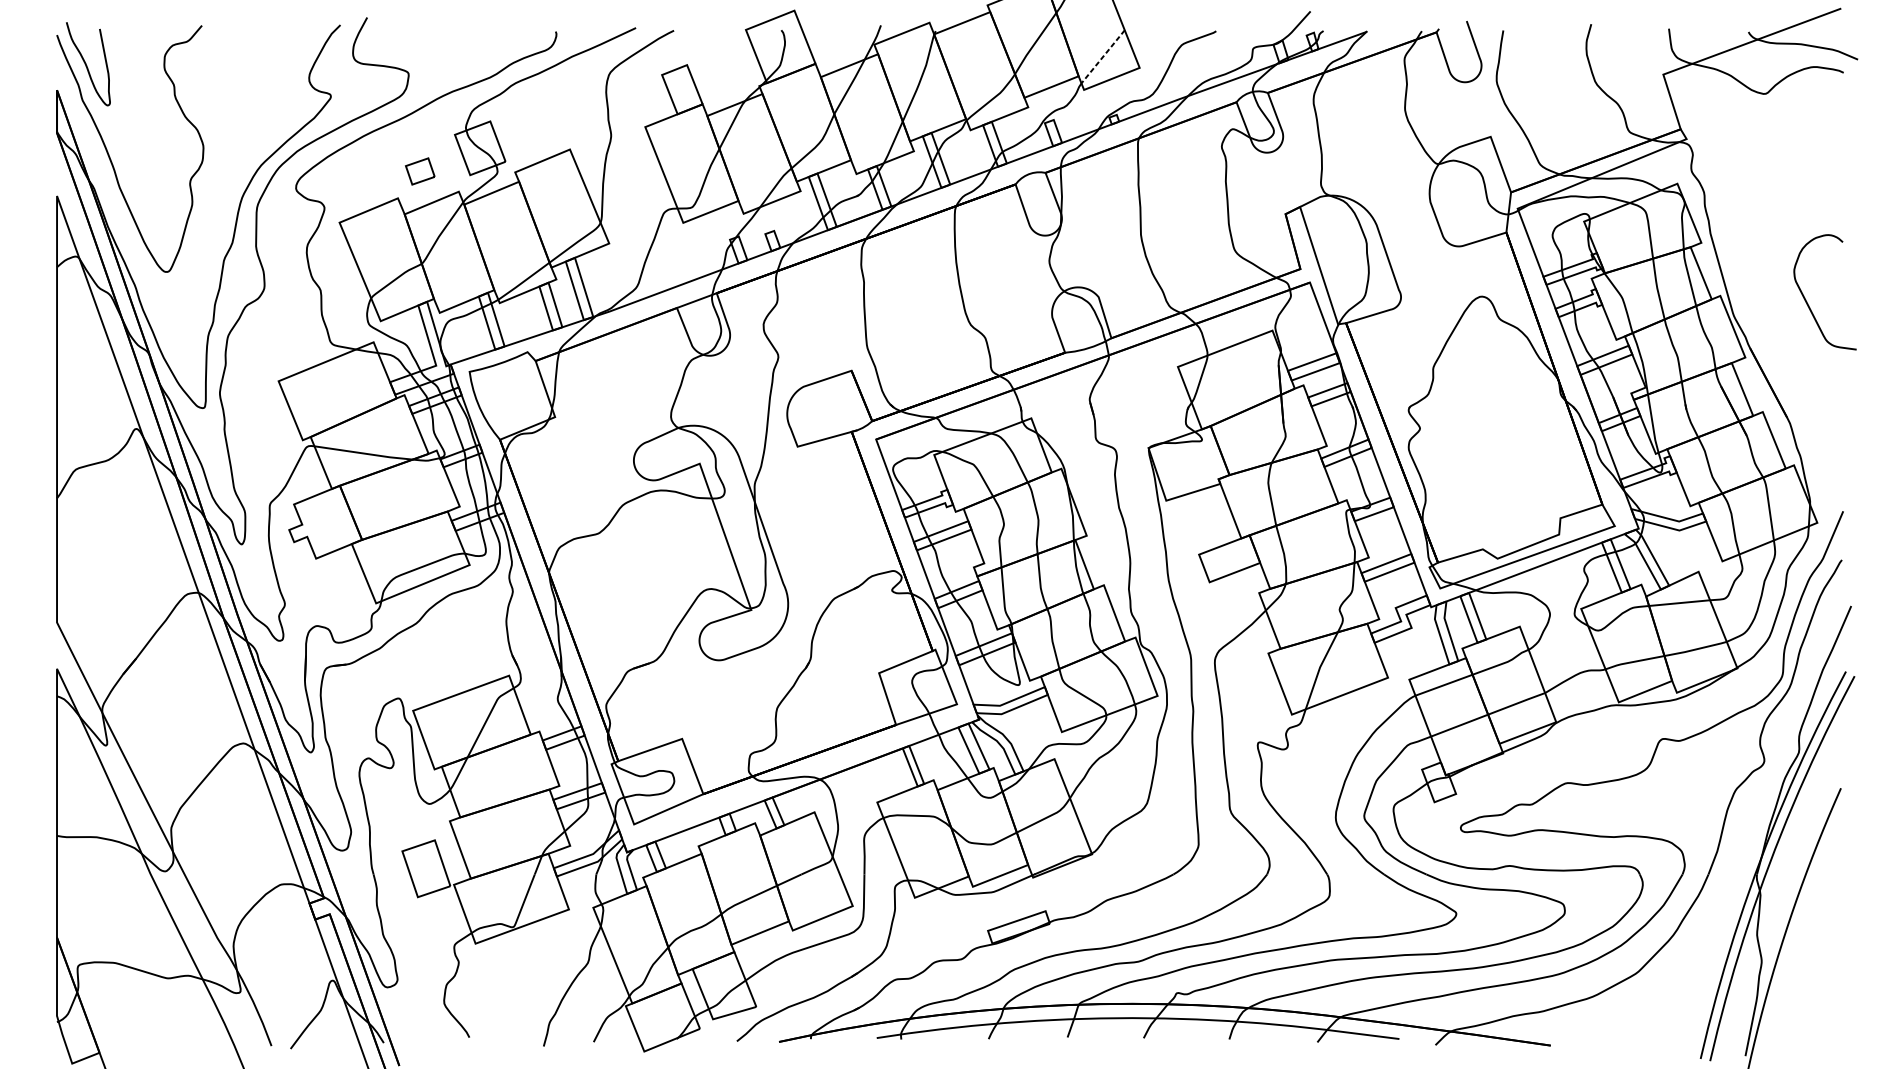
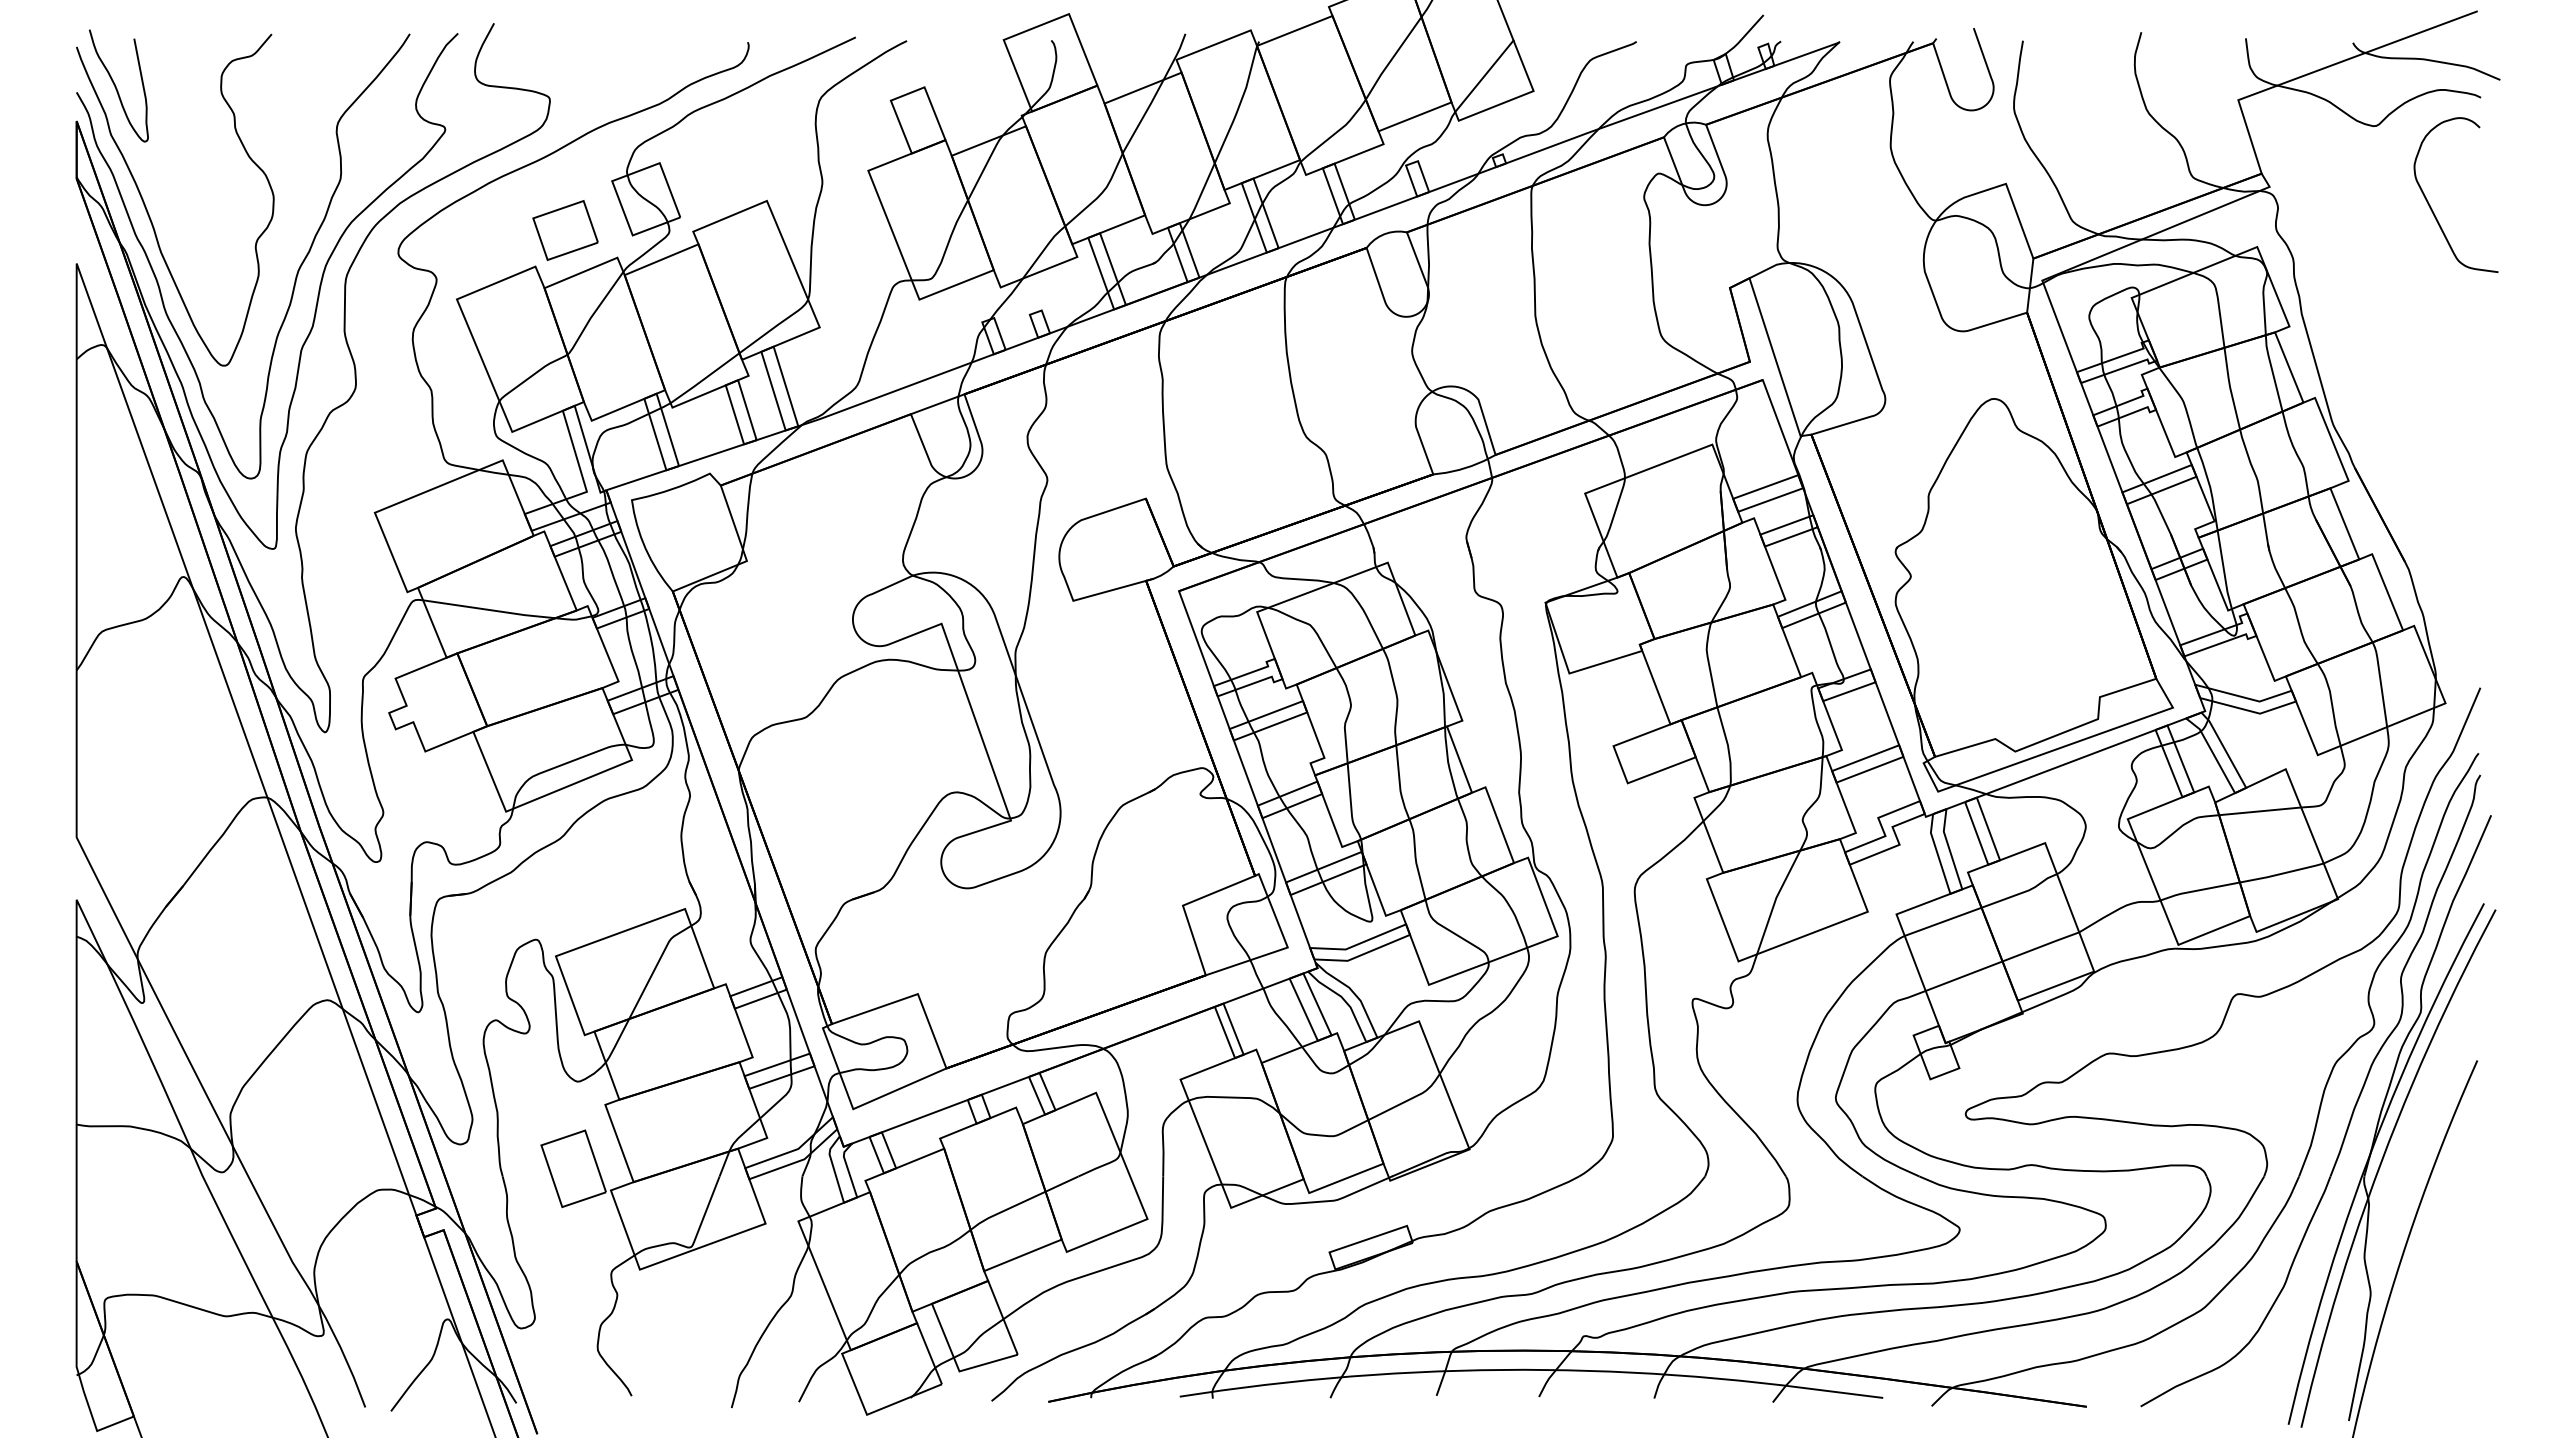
line: (1103, 57) -> (1484, 76), dashed -> solid
part: (420, 171) -> (565, 230), size x1.67
curve: (220, 203) -> (296, 273), added
curve: (1806, 301) -> (2431, 207), moved
part: (1748, 823) -> (2353, 1107), added

